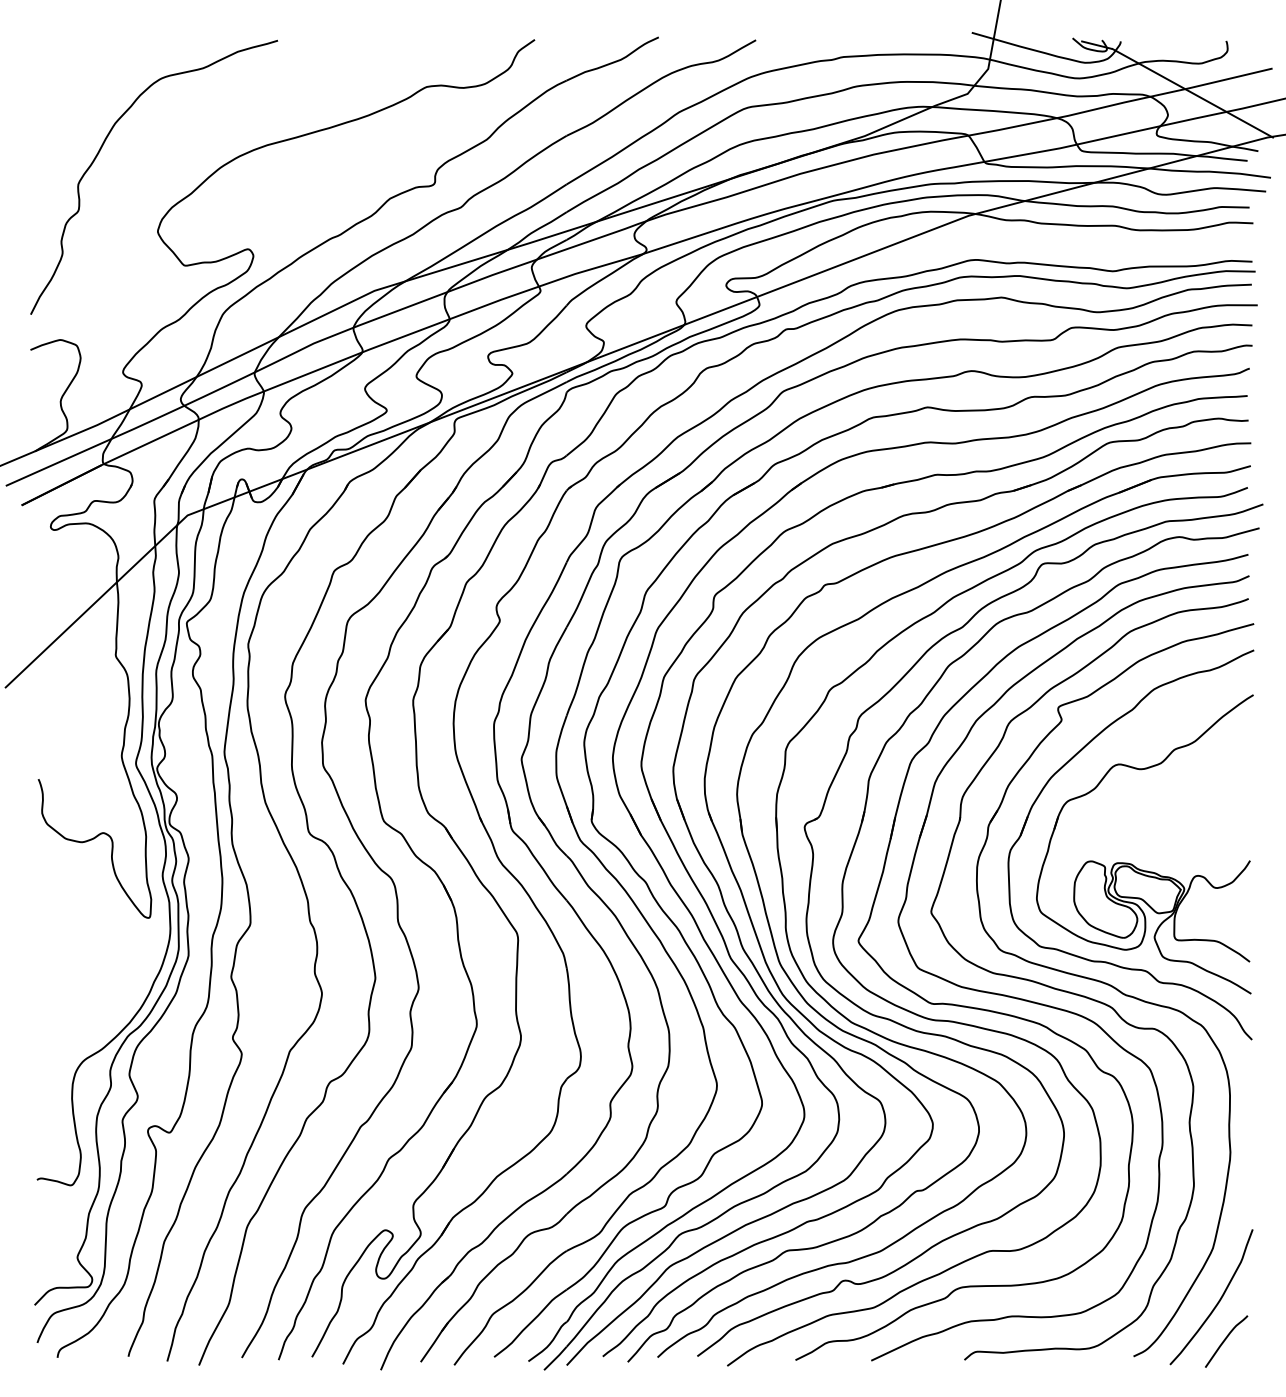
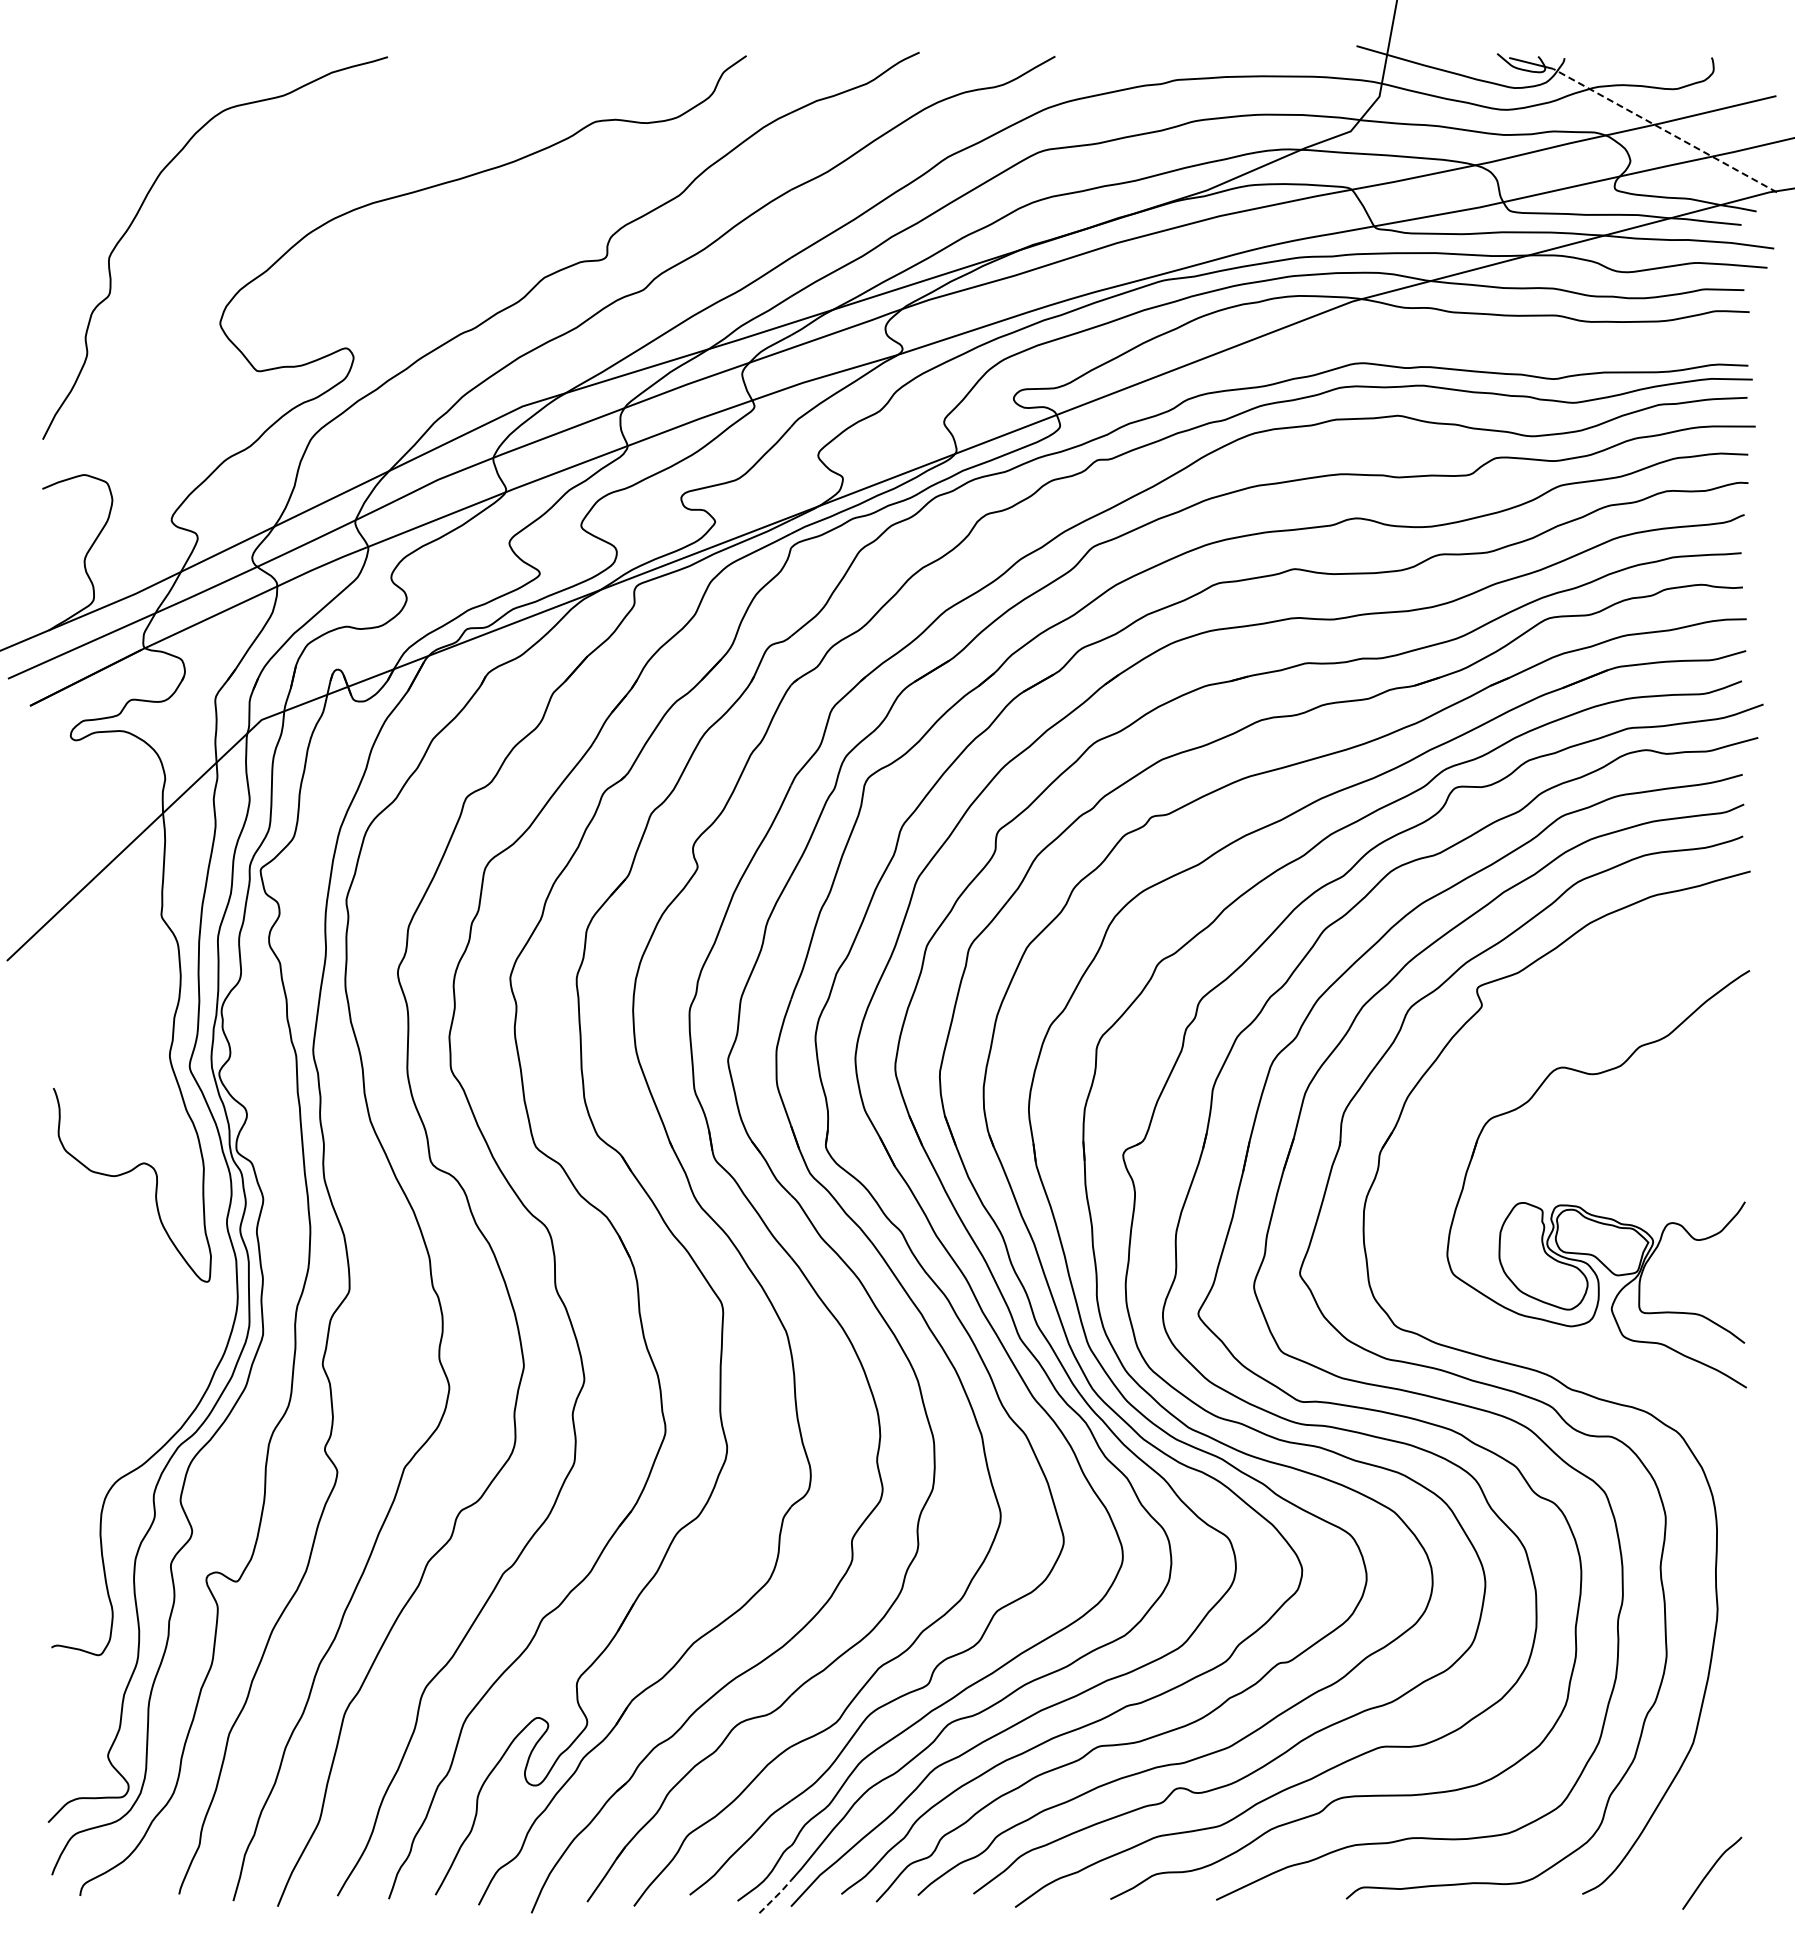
line: (1193, 93) -> (1665, 130), solid -> dashed
part: (1062, 767) -> (1483, 1072), removed
curve: (1218, 1301) -> (1700, 1817), removed
line: (556, 1358) -> (776, 1896), solid -> dashed

